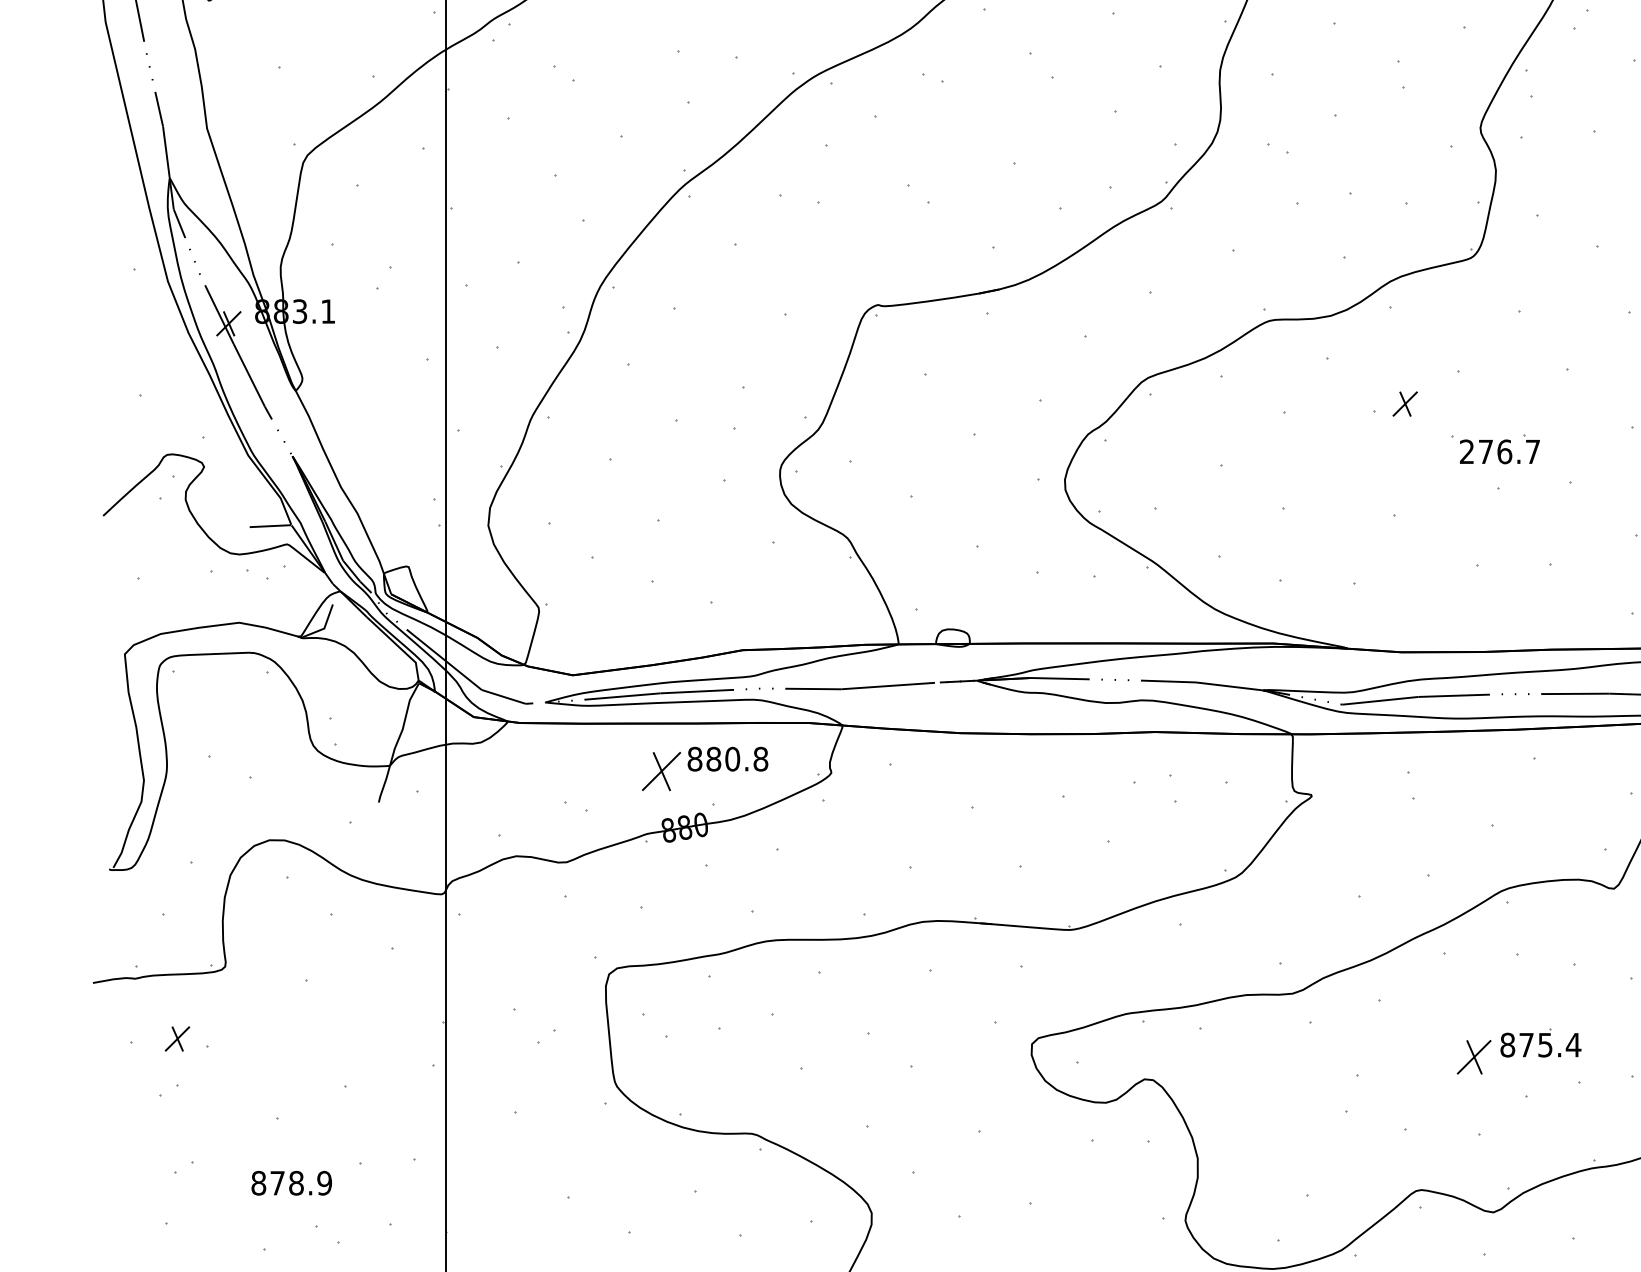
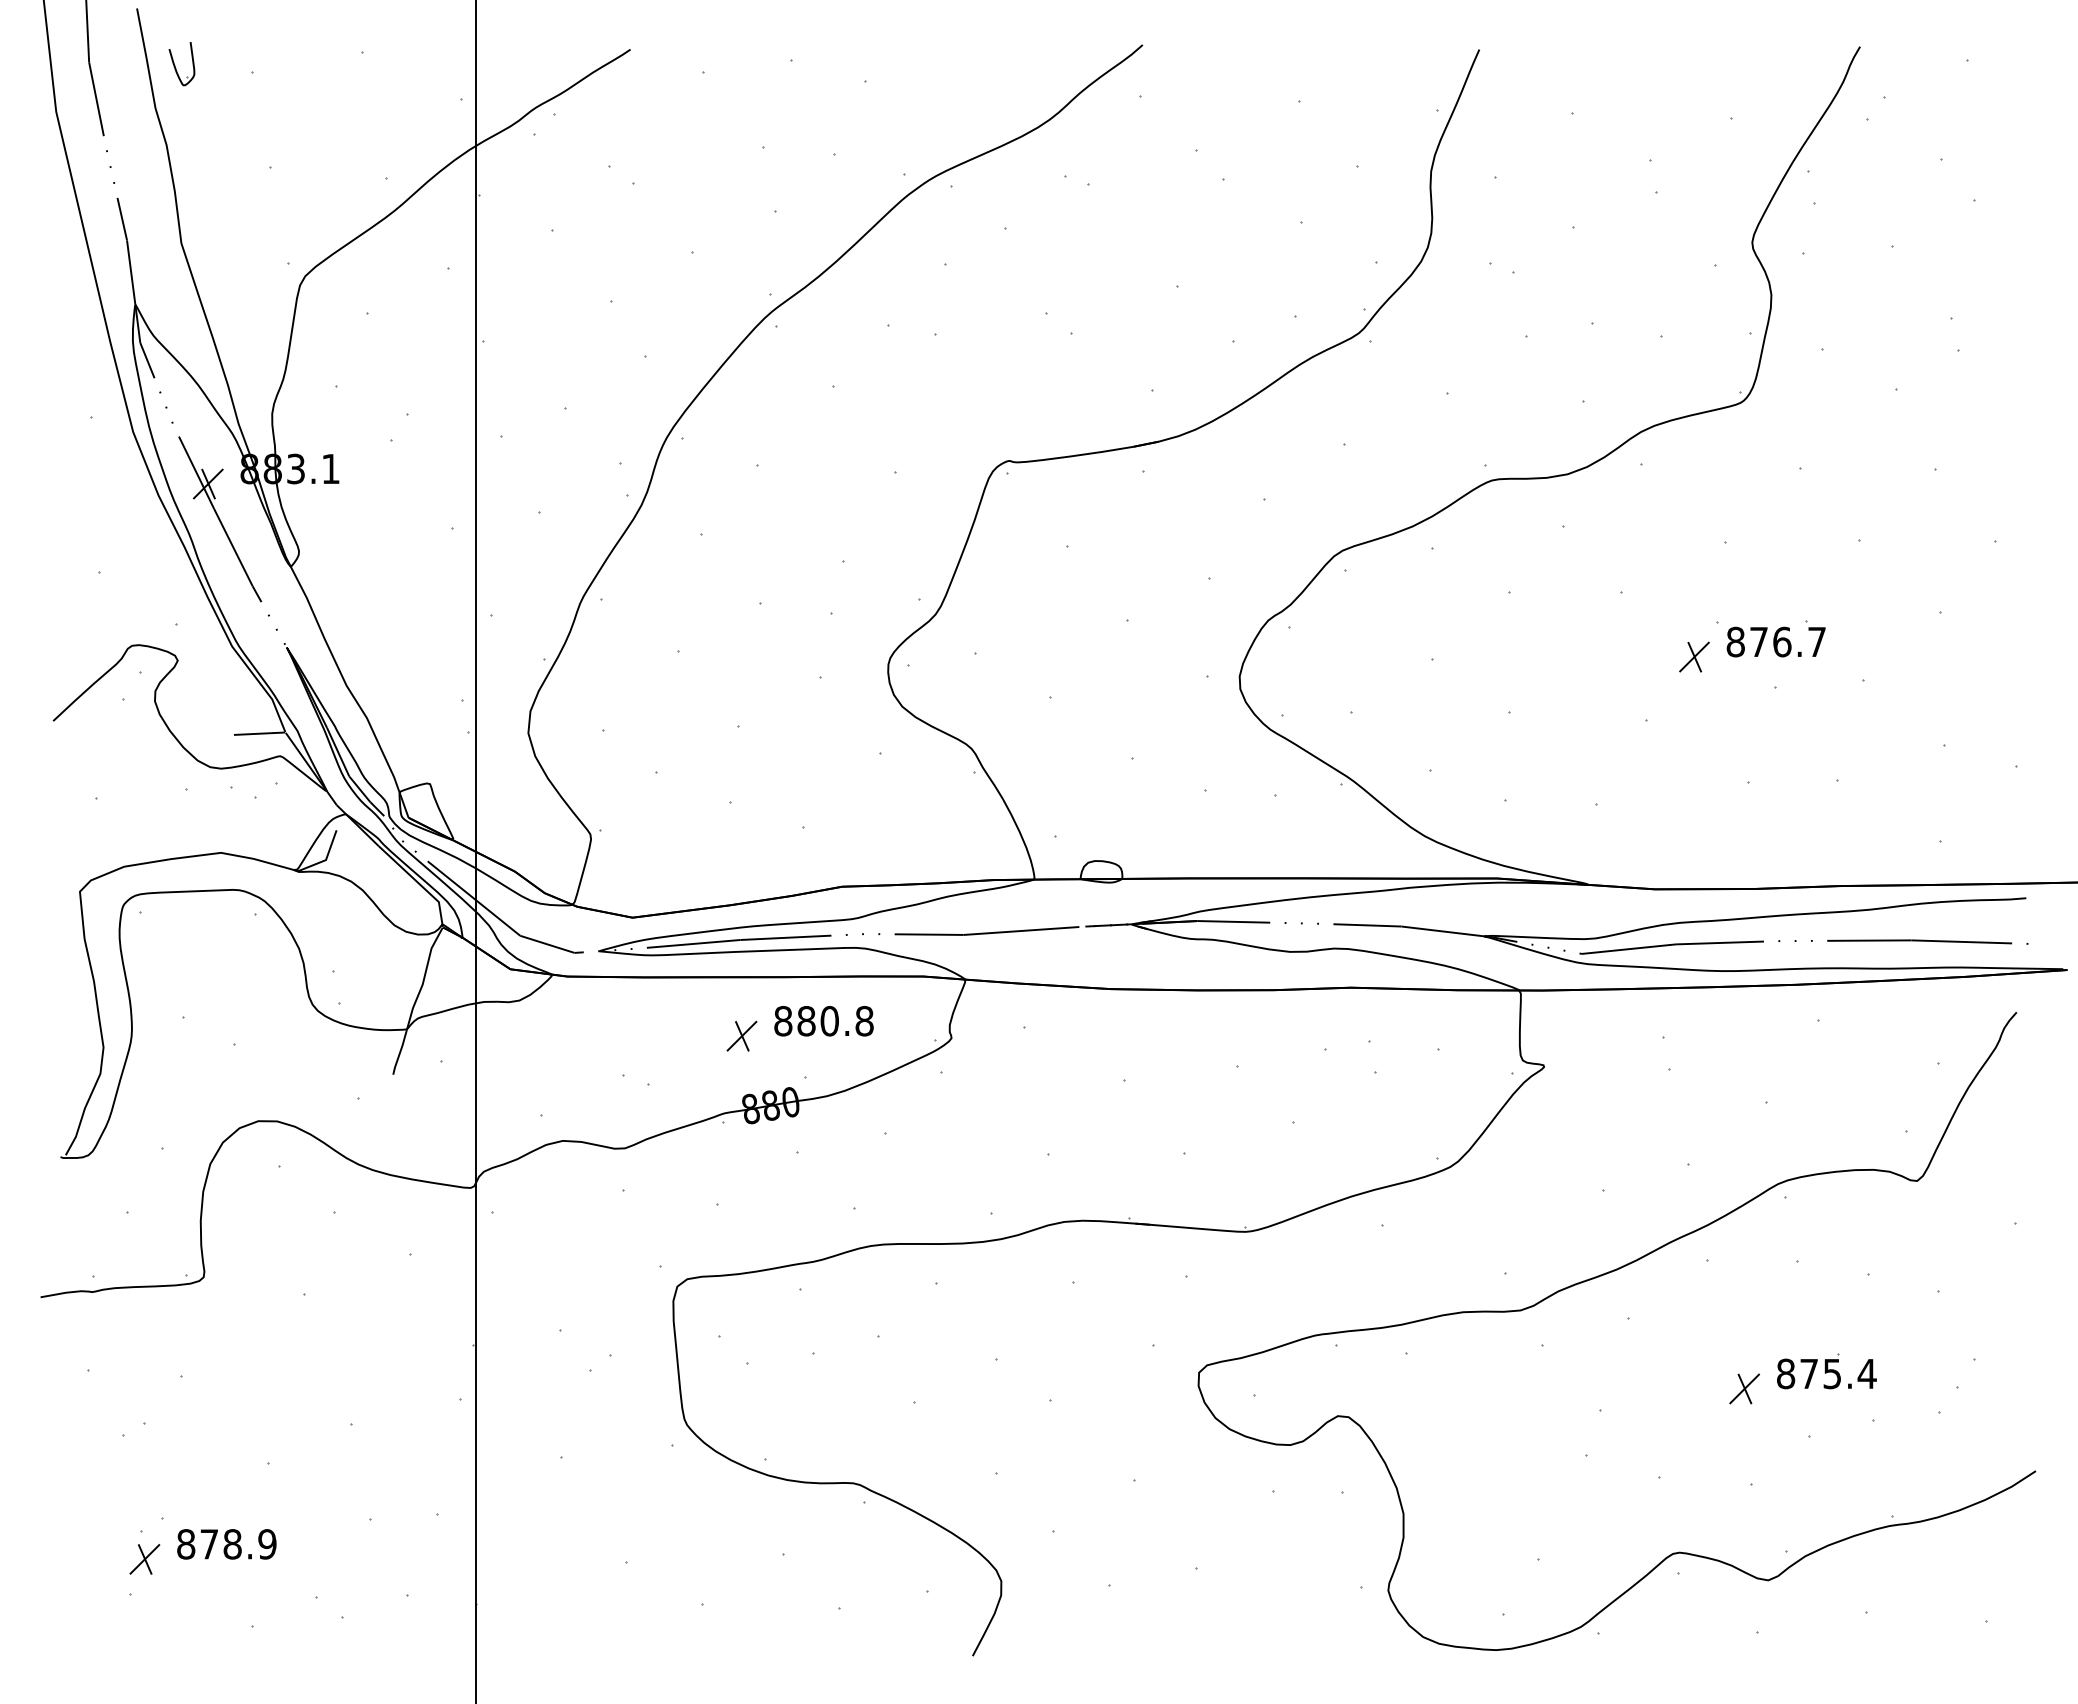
part: (1405, 403) -> (1694, 656), moved
text: (1466, 451) -> (1735, 641), 276.7 -> 876.7
part: (661, 770) -> (741, 1035), size x0.62
part: (177, 1039) -> (144, 1559), moved
part: (1474, 1056) -> (1744, 1388), size x0.71
part: (291, 1183) -> (226, 1544), moved

